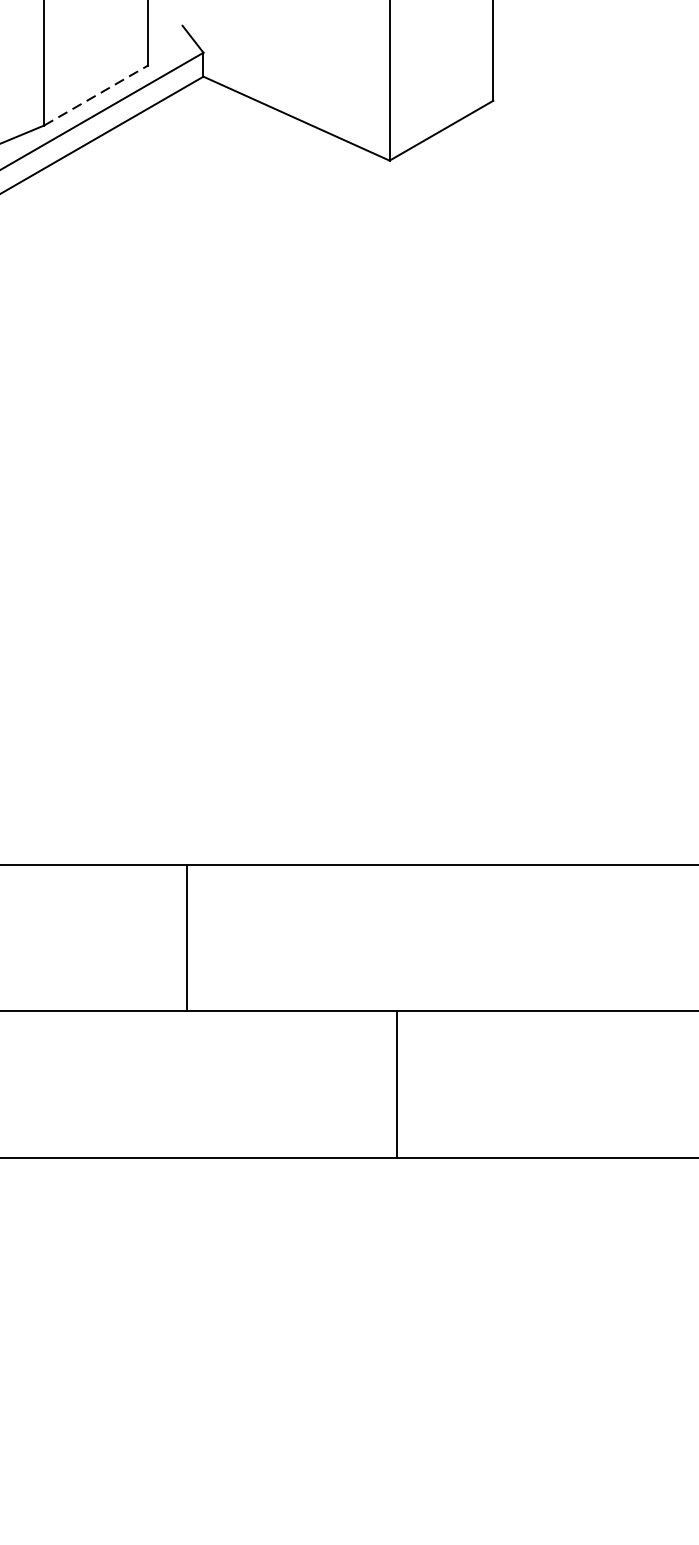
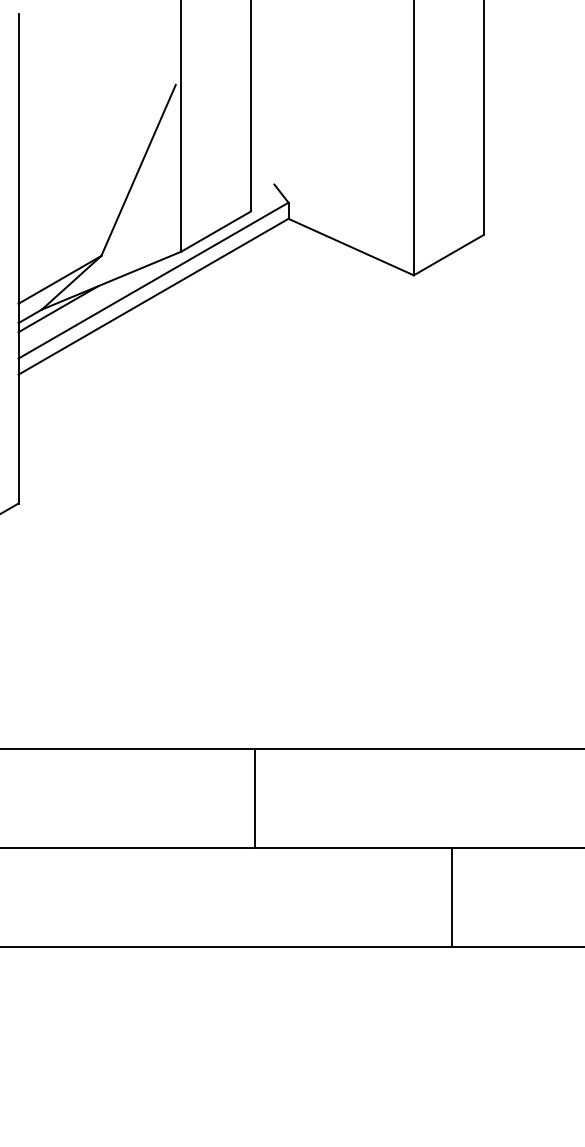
line: (96, 95) -> (216, 231), dashed -> solid
line: (187, 937) -> (254, 798), moved
line: (396, 1083) -> (451, 896), moved

